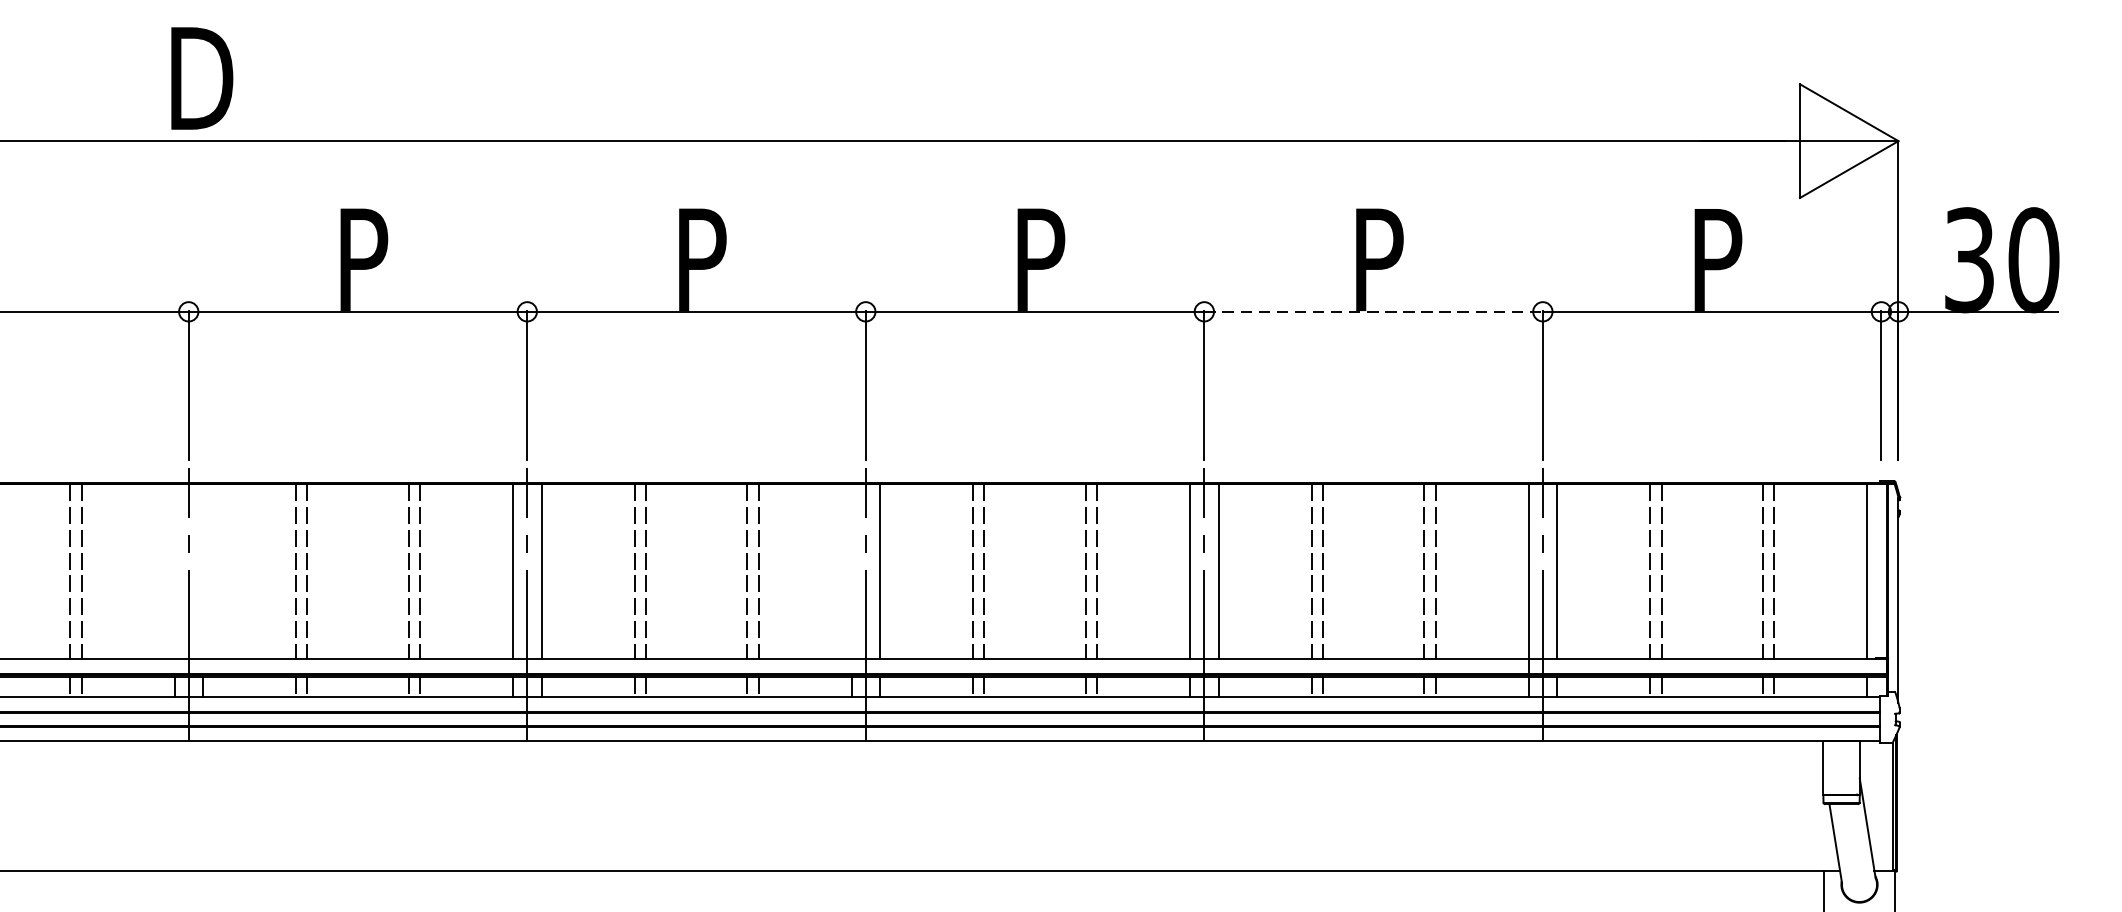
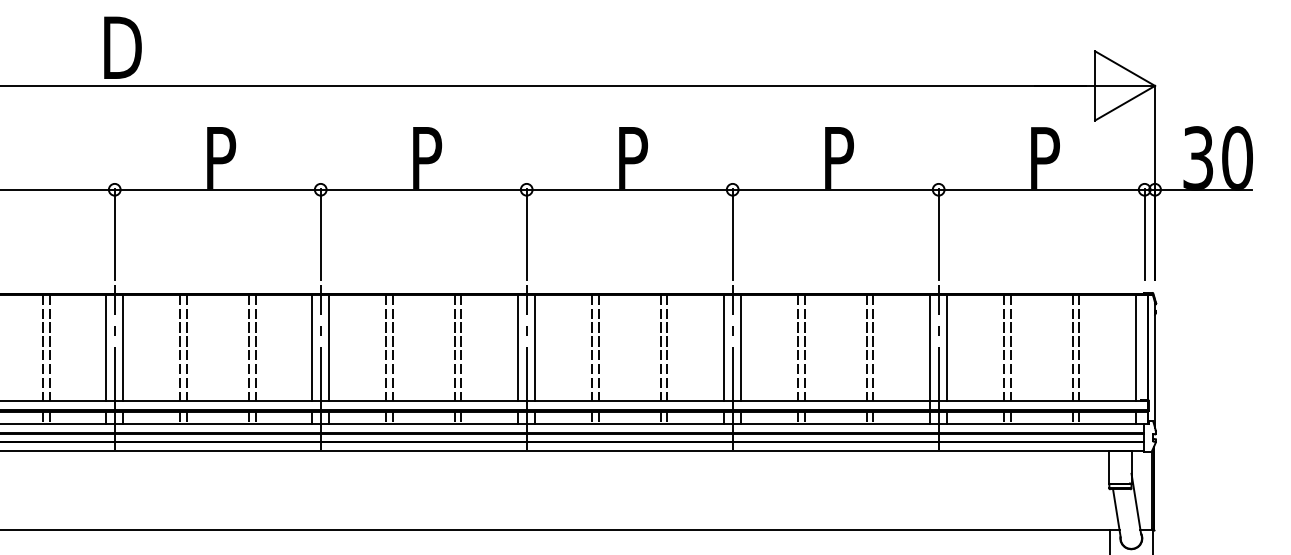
line: (1373, 311) -> (835, 189), dashed -> solid
line: (175, 571) -> (106, 347), added
line: (203, 571) -> (123, 347), added
line: (852, 571) -> (518, 347), added

